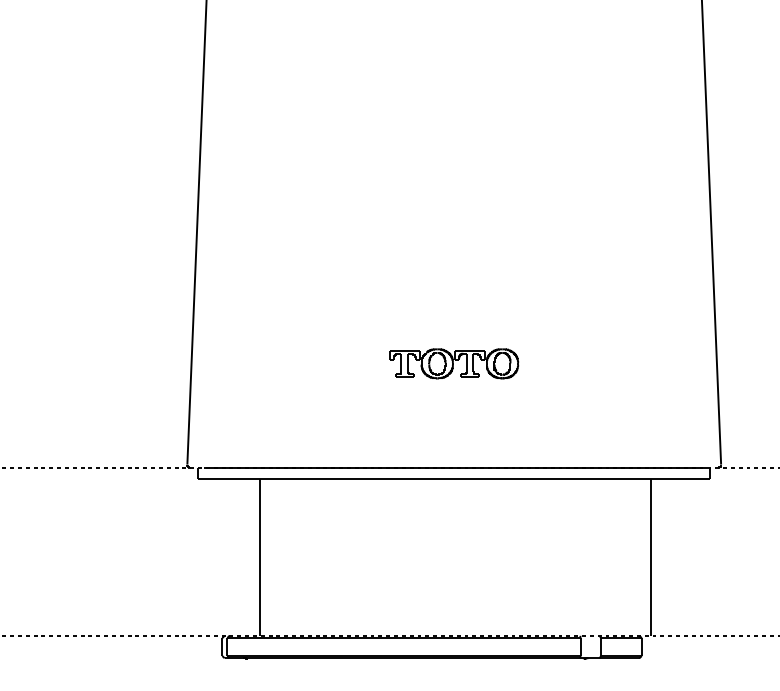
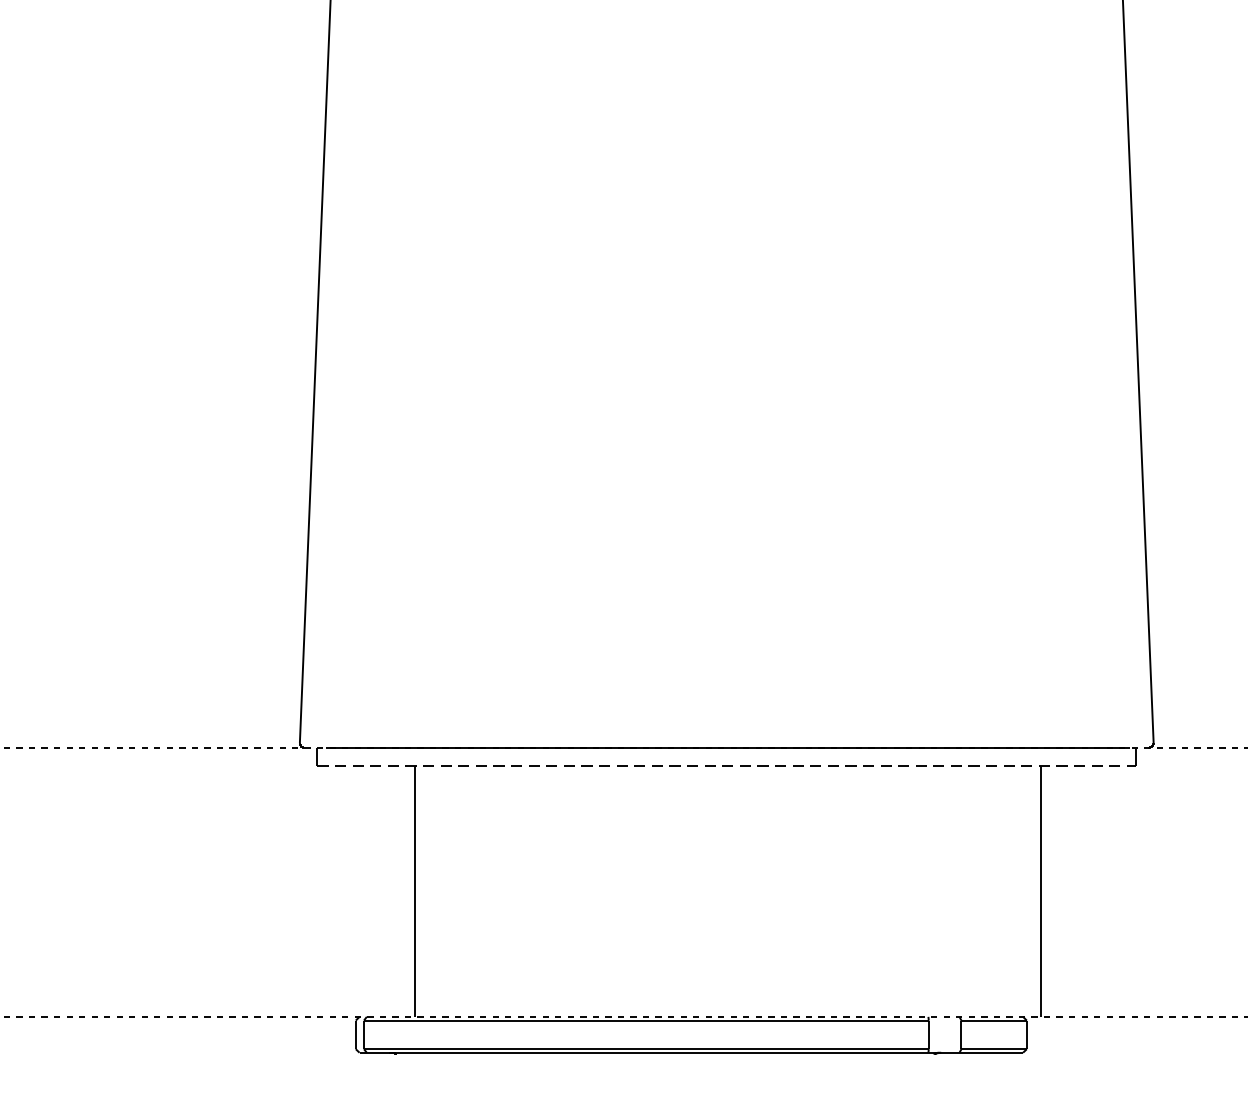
part: (453, 363) -> (725, 581), removed
line: (454, 479) -> (727, 766), solid -> dashed

